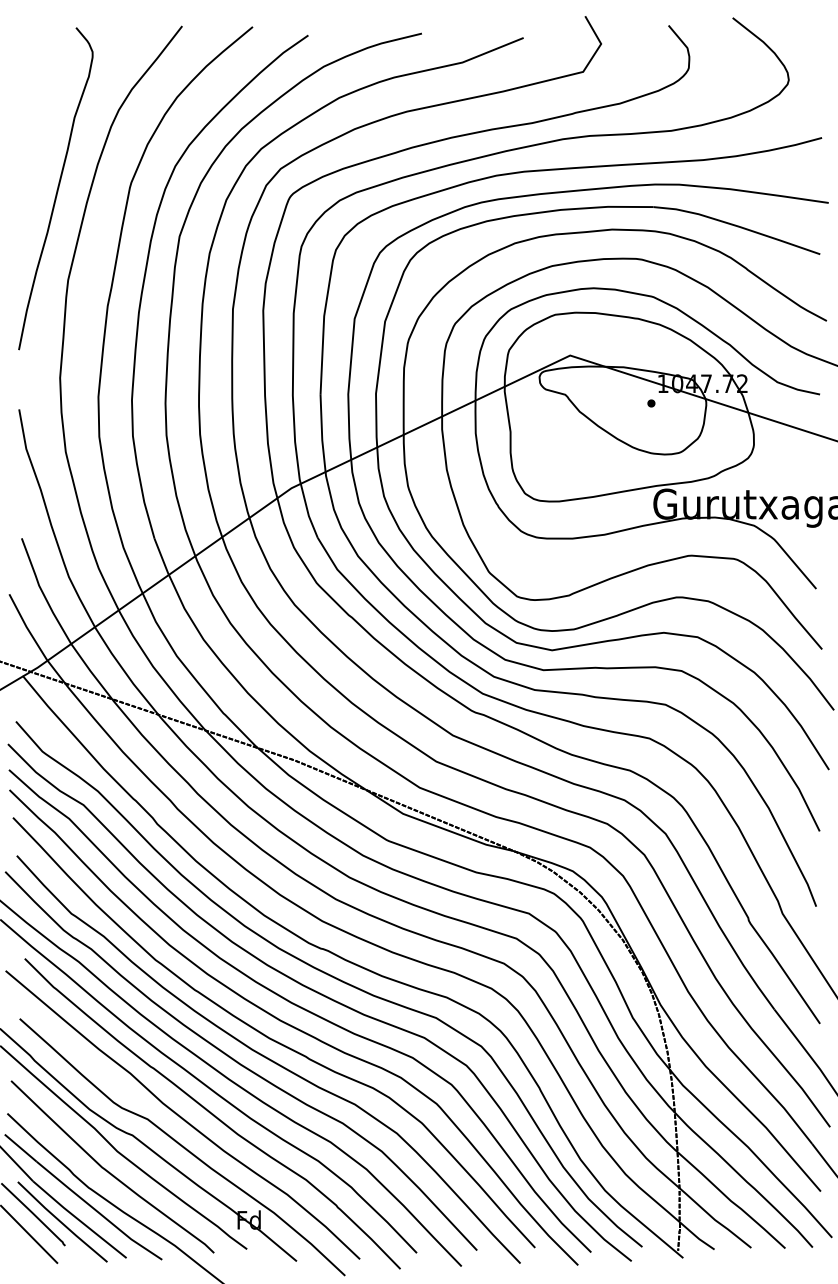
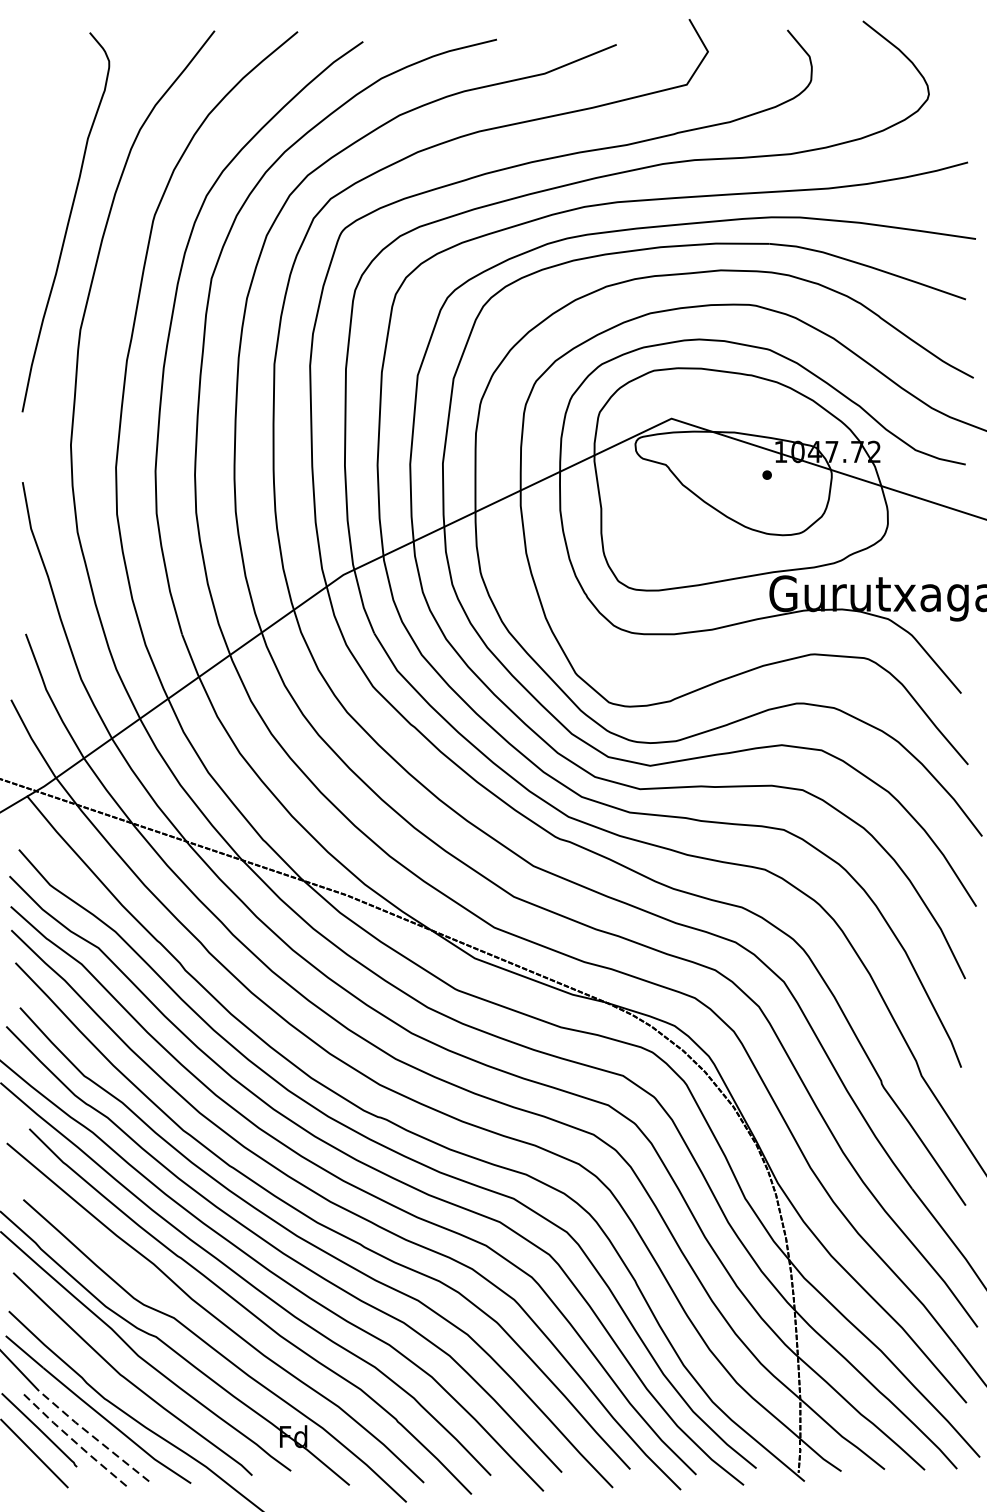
line: (79, 1220) -> (93, 1437), solid -> dashed
line: (61, 1222) -> (72, 1439), solid -> dashed

